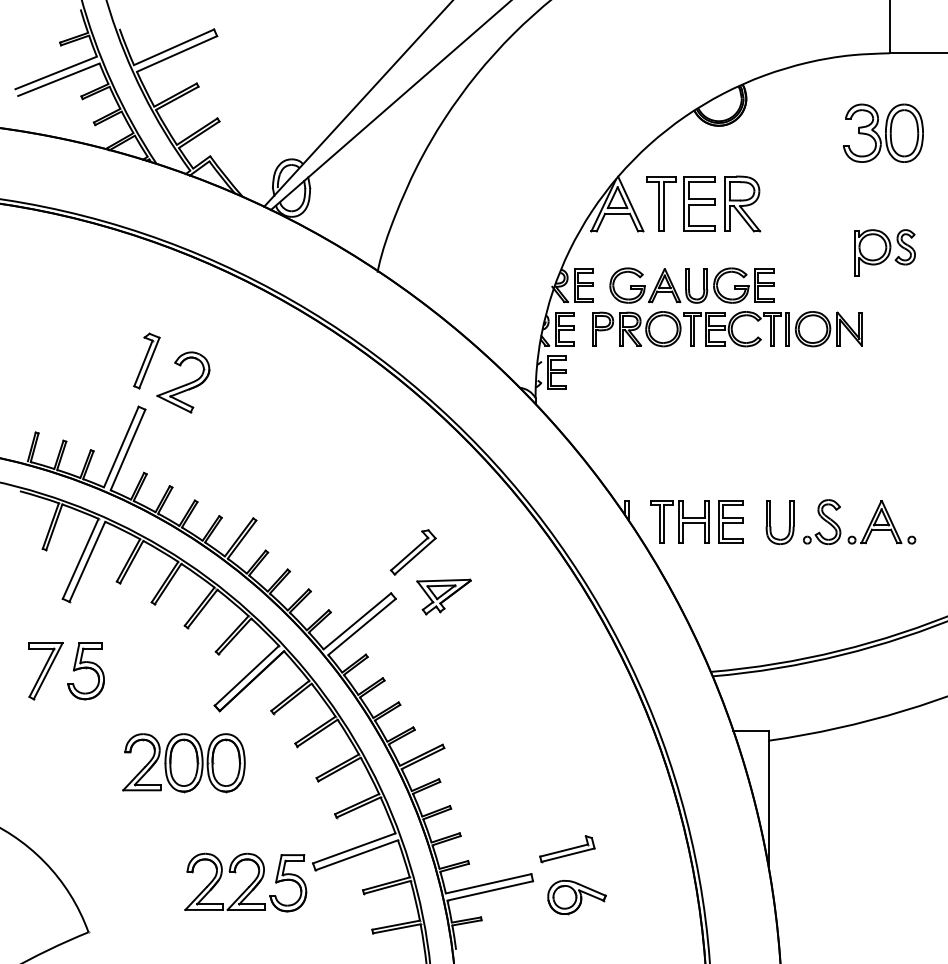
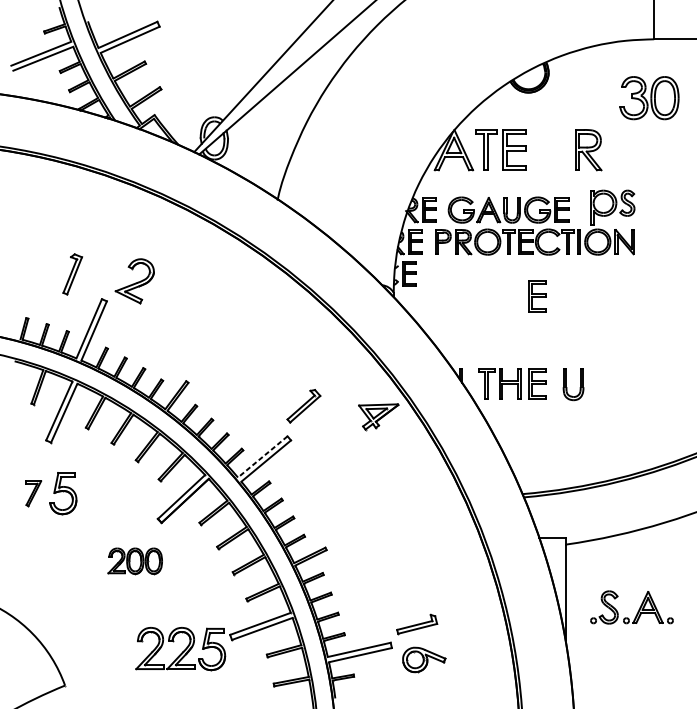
part: (742, 203) -> (588, 149), moved
part: (884, 252) -> (612, 207), moved
part: (146, 360) -> (72, 273), moved
part: (730, 402) -> (537, 296), added
part: (867, 527) -> (637, 611), moved
part: (443, 596) -> (378, 416), moved
line: (357, 621) -> (262, 457), solid -> dashed
part: (45, 671) -> (33, 493), size x0.6
part: (183, 763) -> (134, 561), size x0.6

